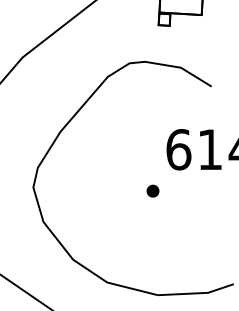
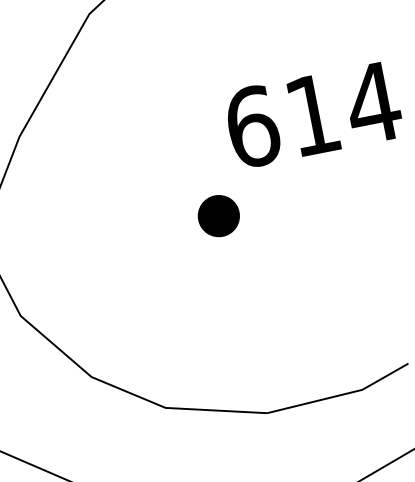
part: (152, 190) -> (217, 214), size x1.67

